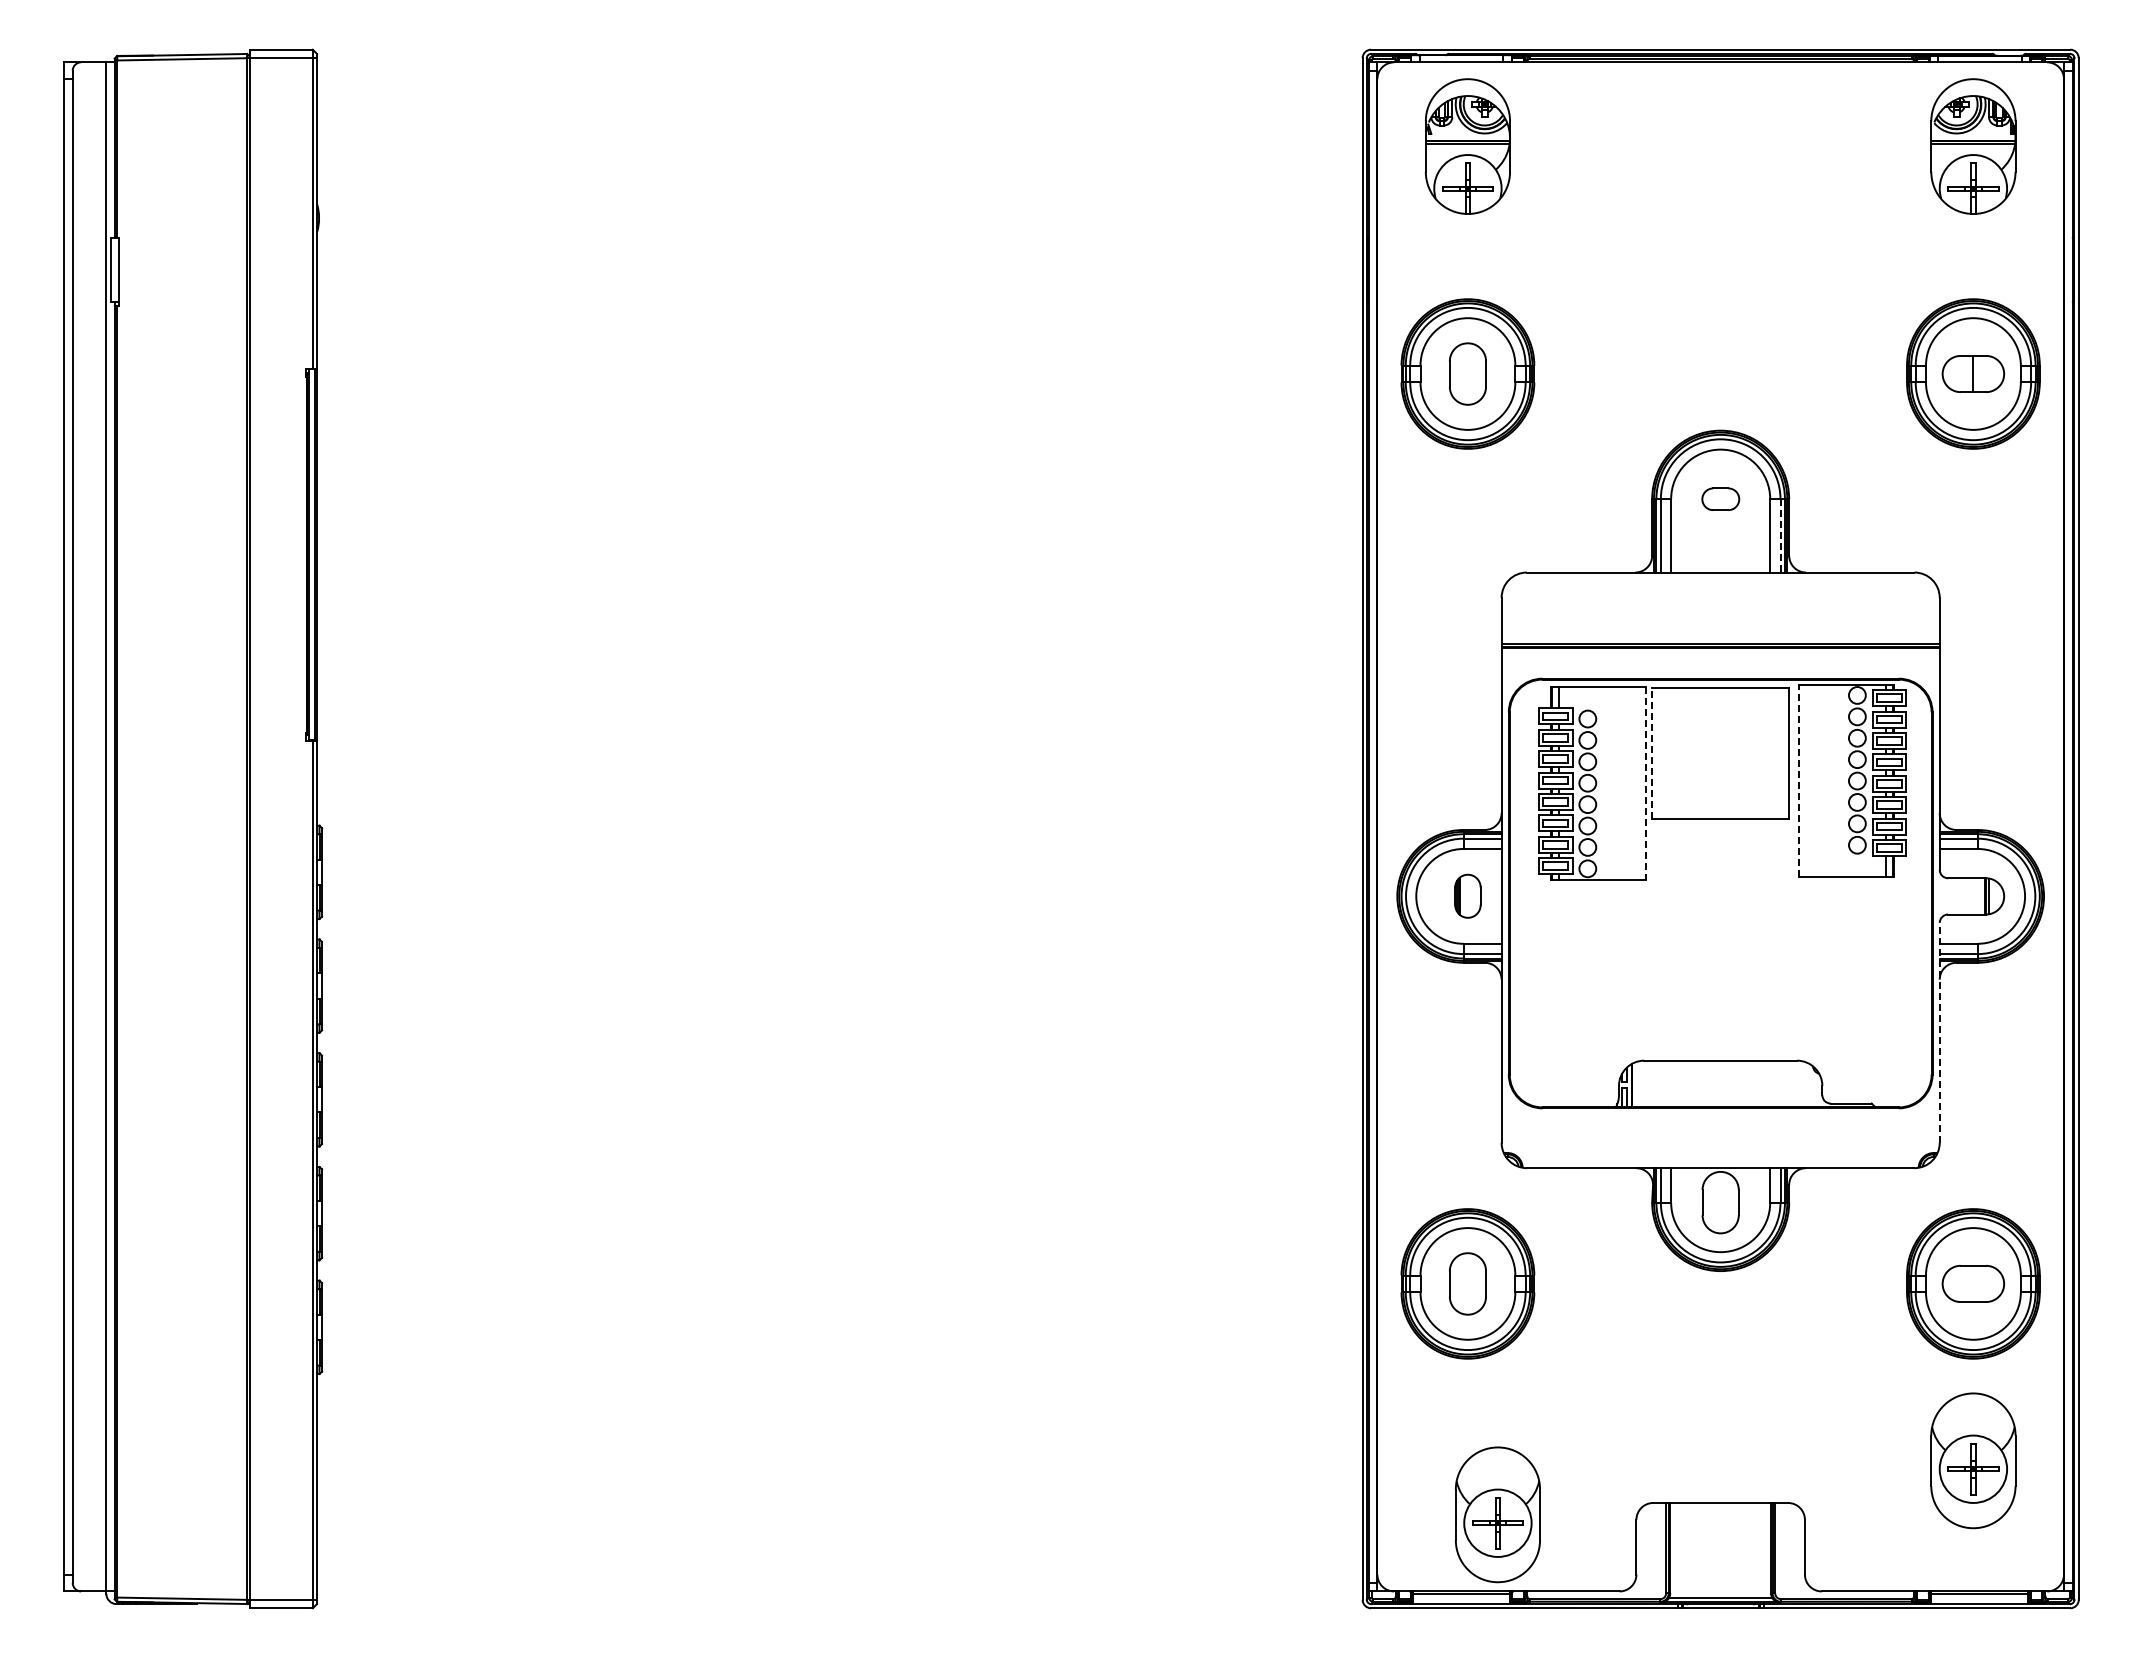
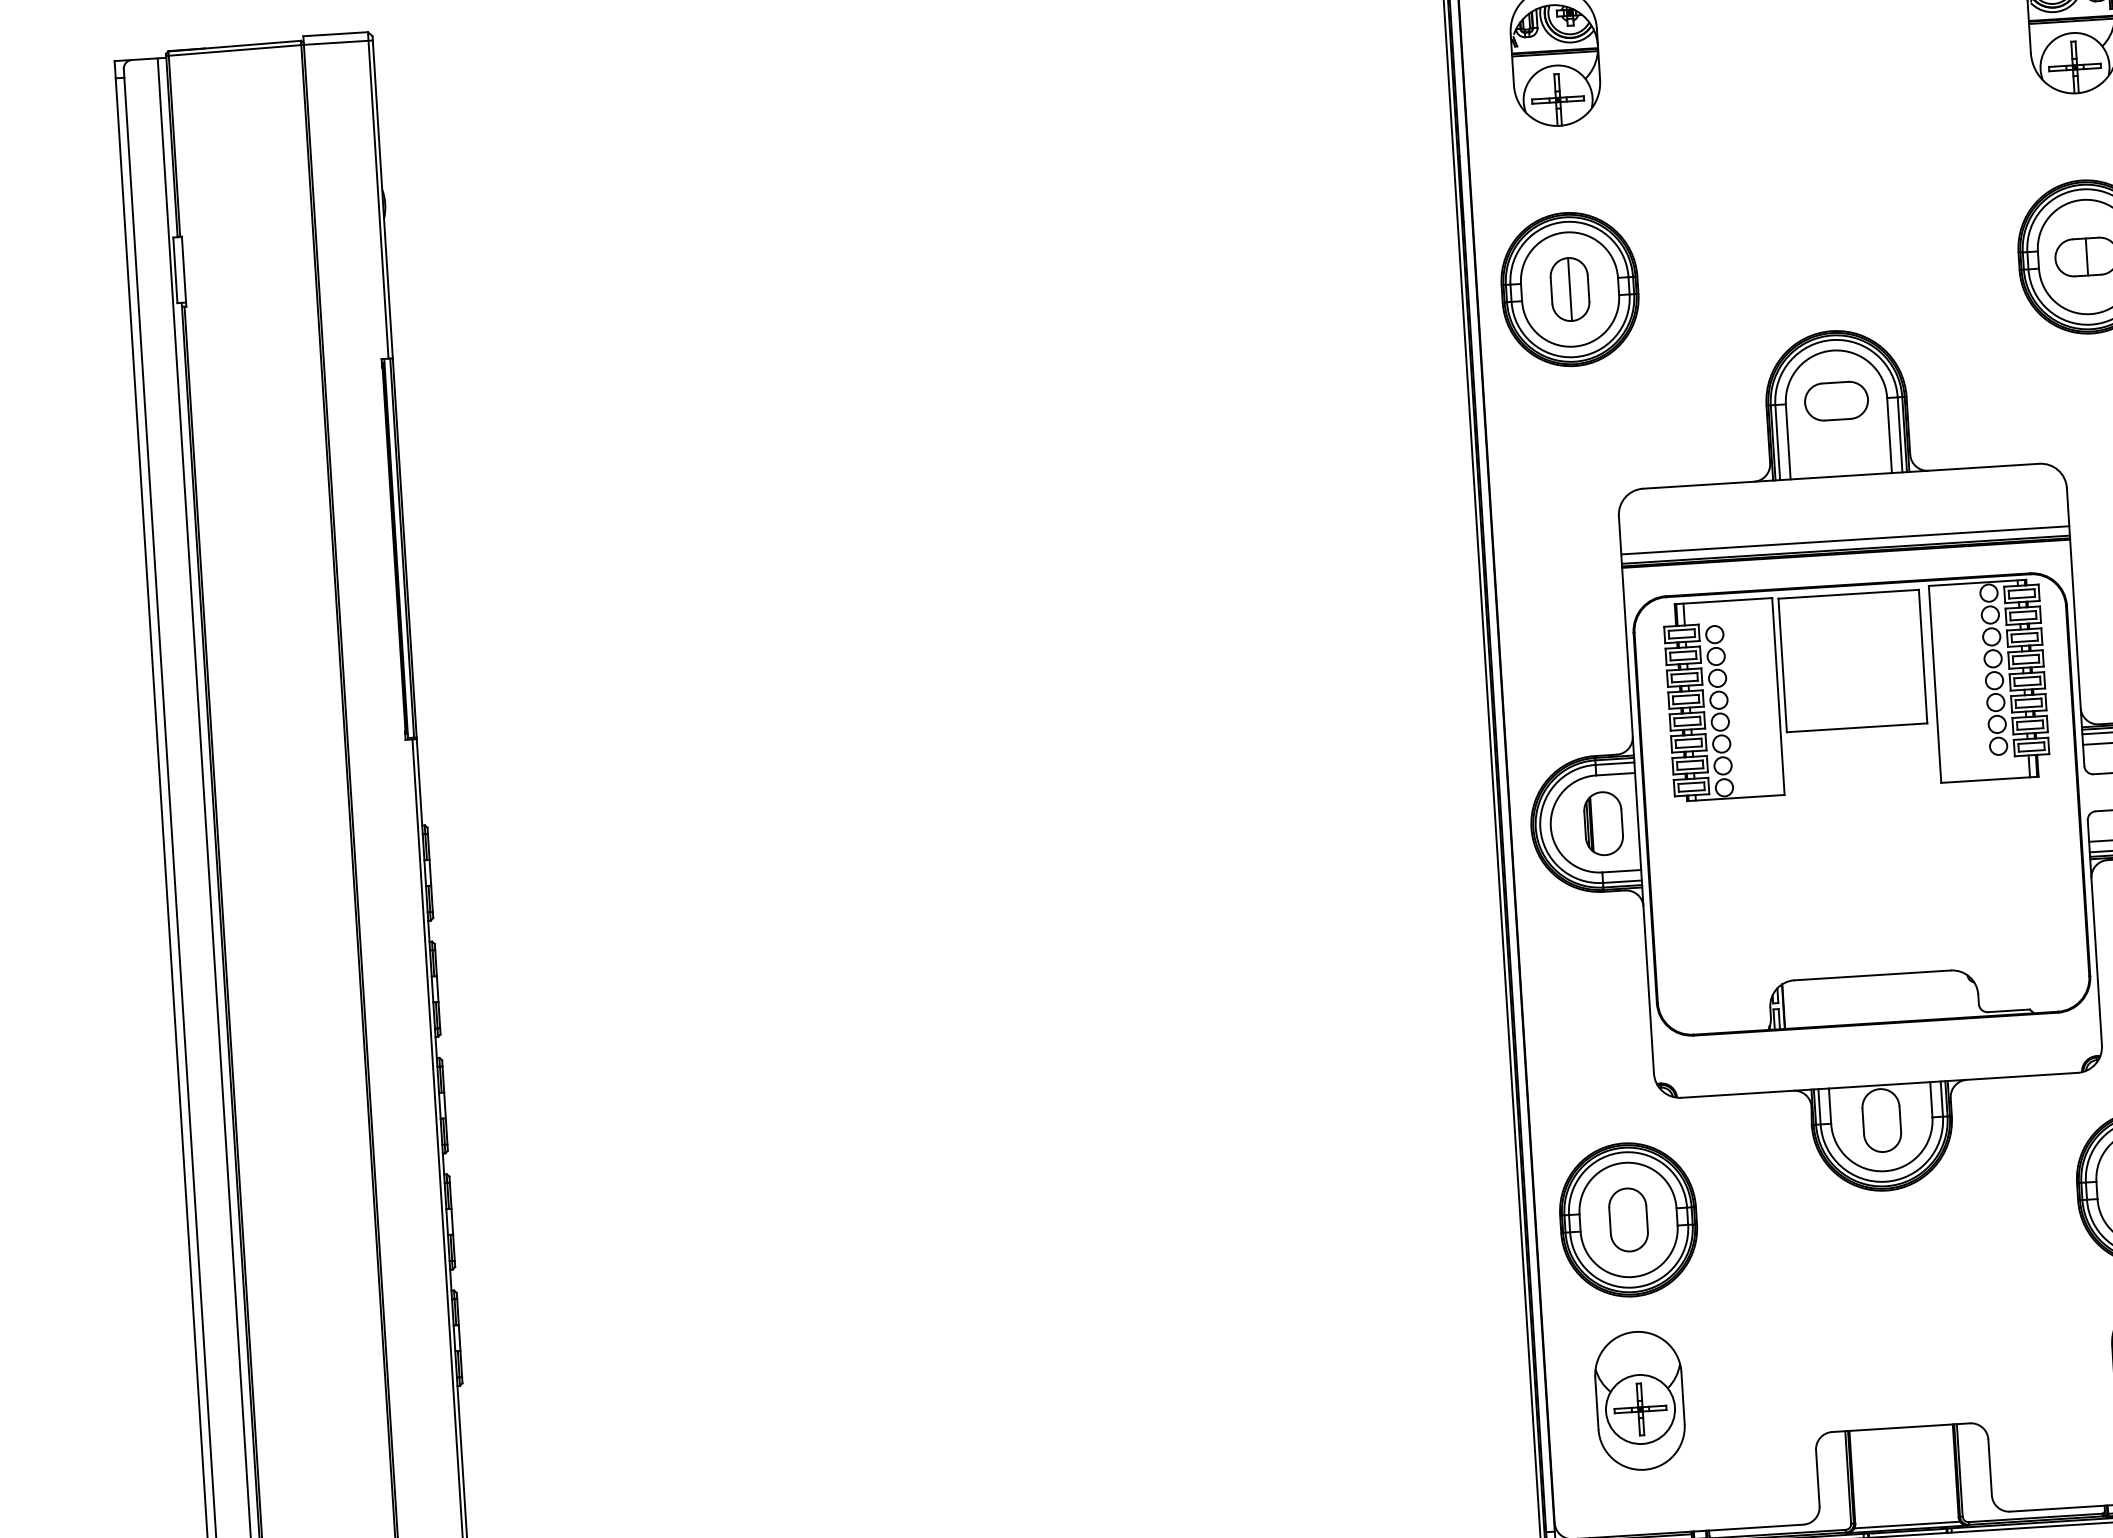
line: (1467, 373) -> (1569, 289), added
part: (1720, 499) -> (1836, 401), size x1.67
line: (1780, 535) -> (1900, 434), dashed -> solid
line: (1720, 635) -> (1845, 540), added
line: (1652, 752) -> (1783, 664), dashed -> solid
line: (1799, 780) -> (1935, 683), dashed -> solid
line: (1645, 783) -> (1777, 696), dashed -> solid
part: (1467, 895) -> (1603, 822), size x1.43
line: (1939, 1032) -> (2094, 932), dashed -> solid
part: (1497, 1514) -> (1639, 1400), moved

